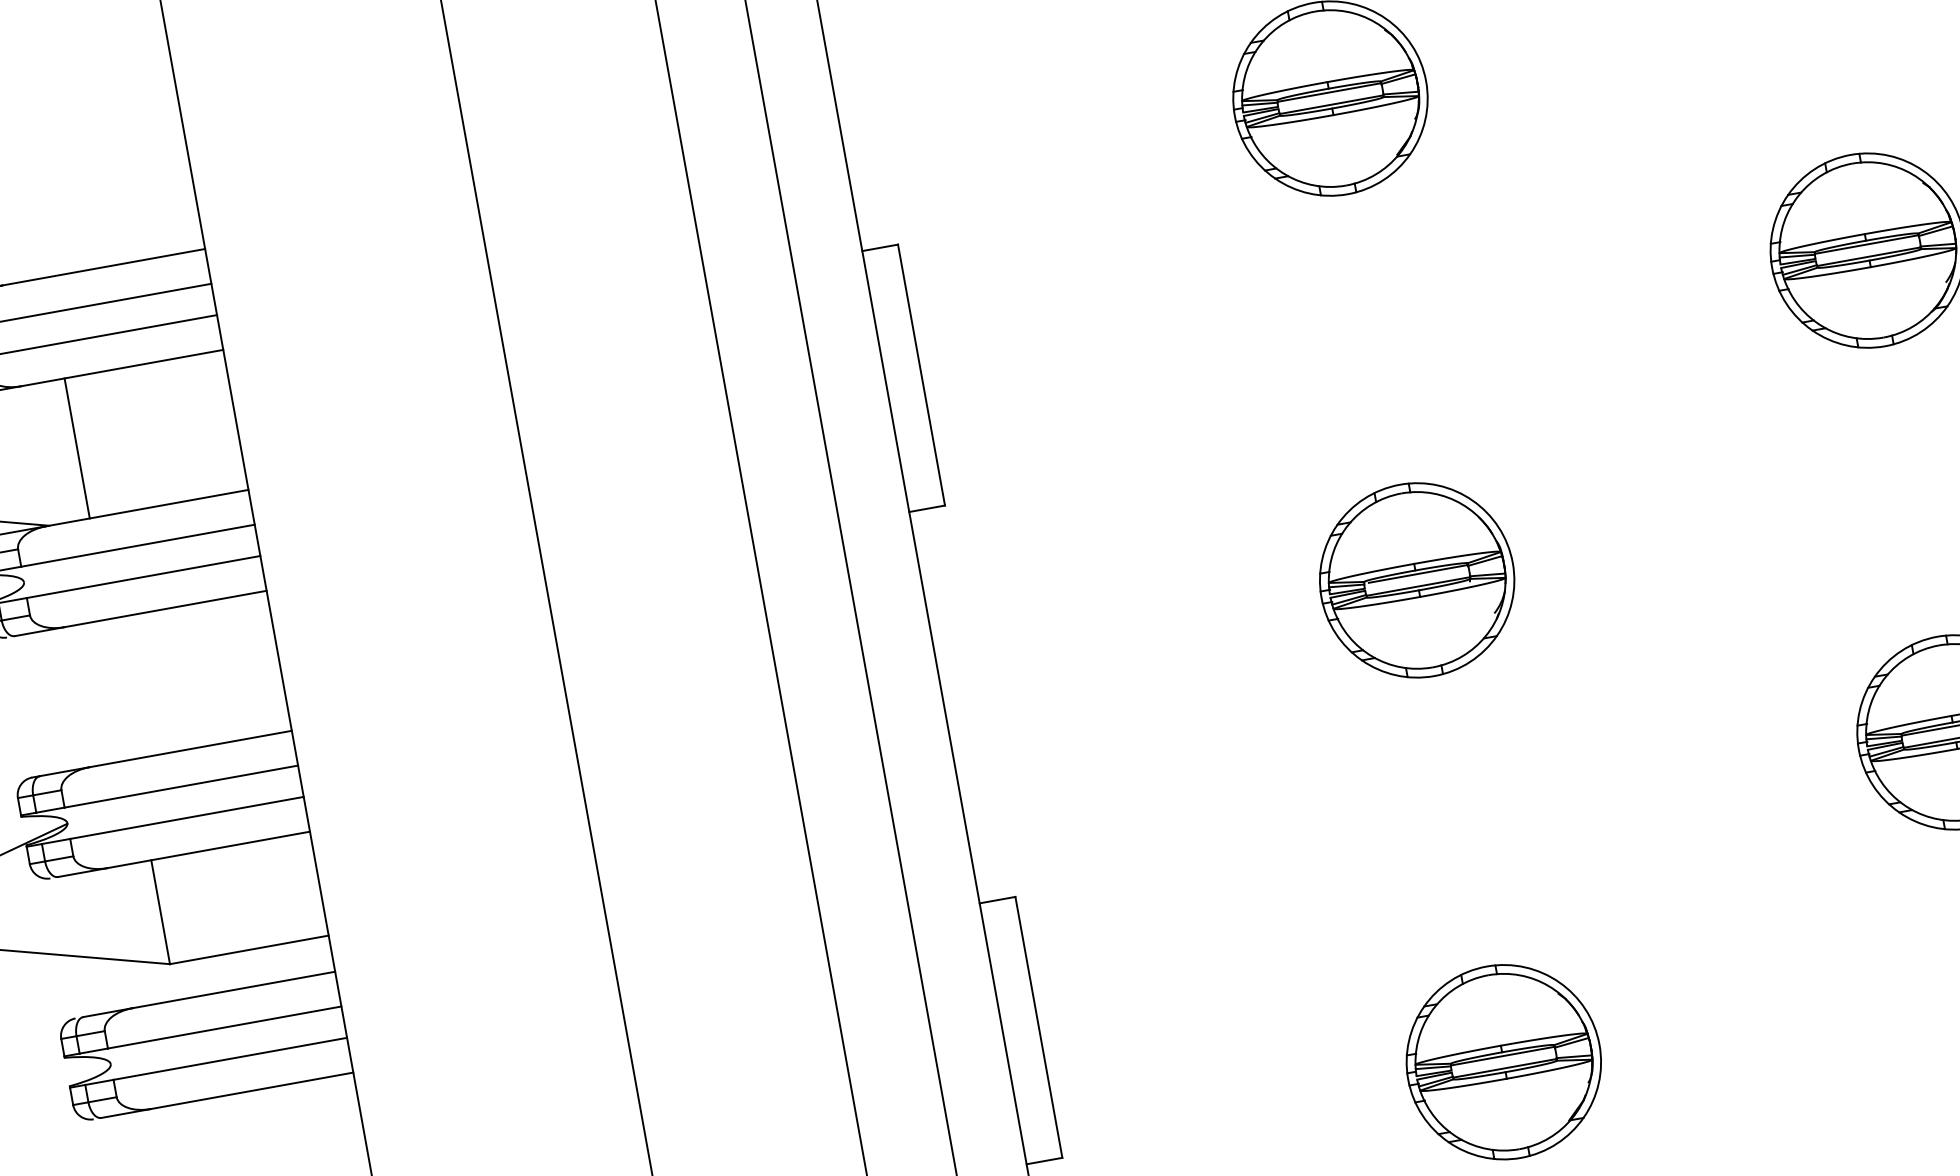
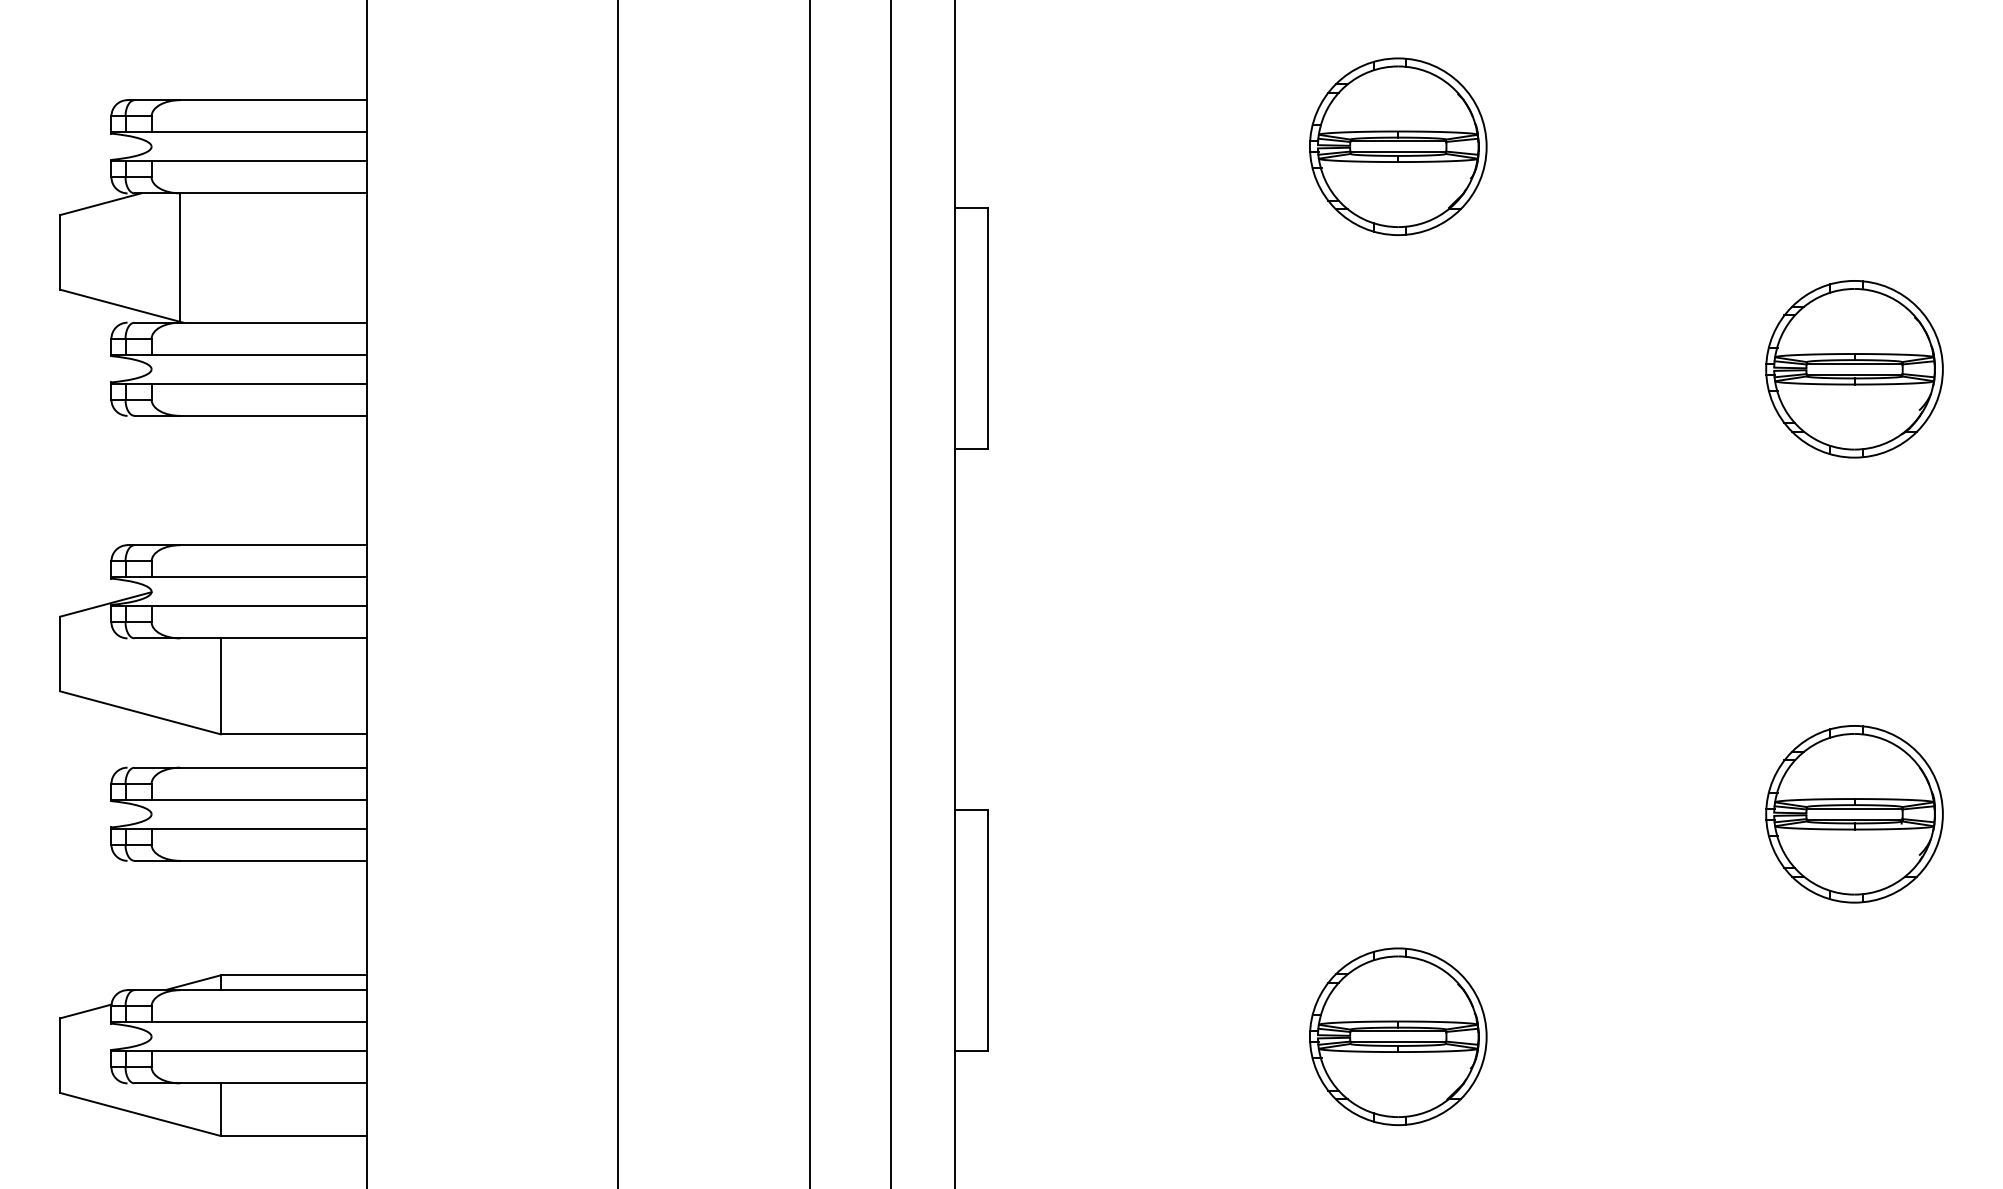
line: (76, 447) -> (179, 257), moved
part: (1417, 580) -> (1398, 591), removed

